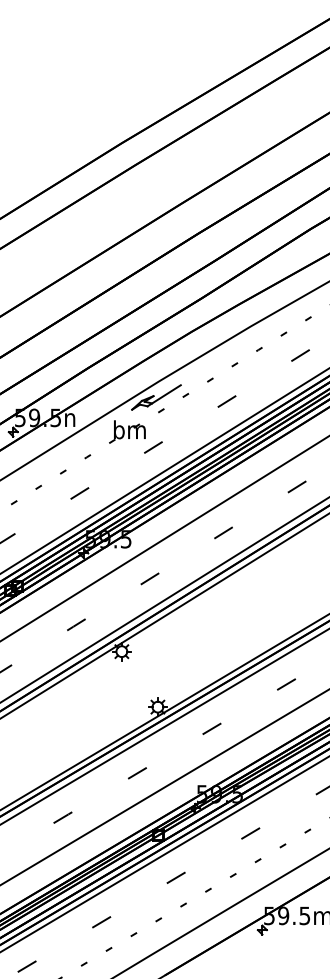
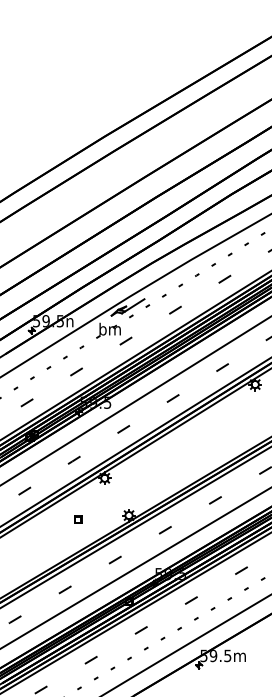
part: (82, 712) -> (78, 519), added

